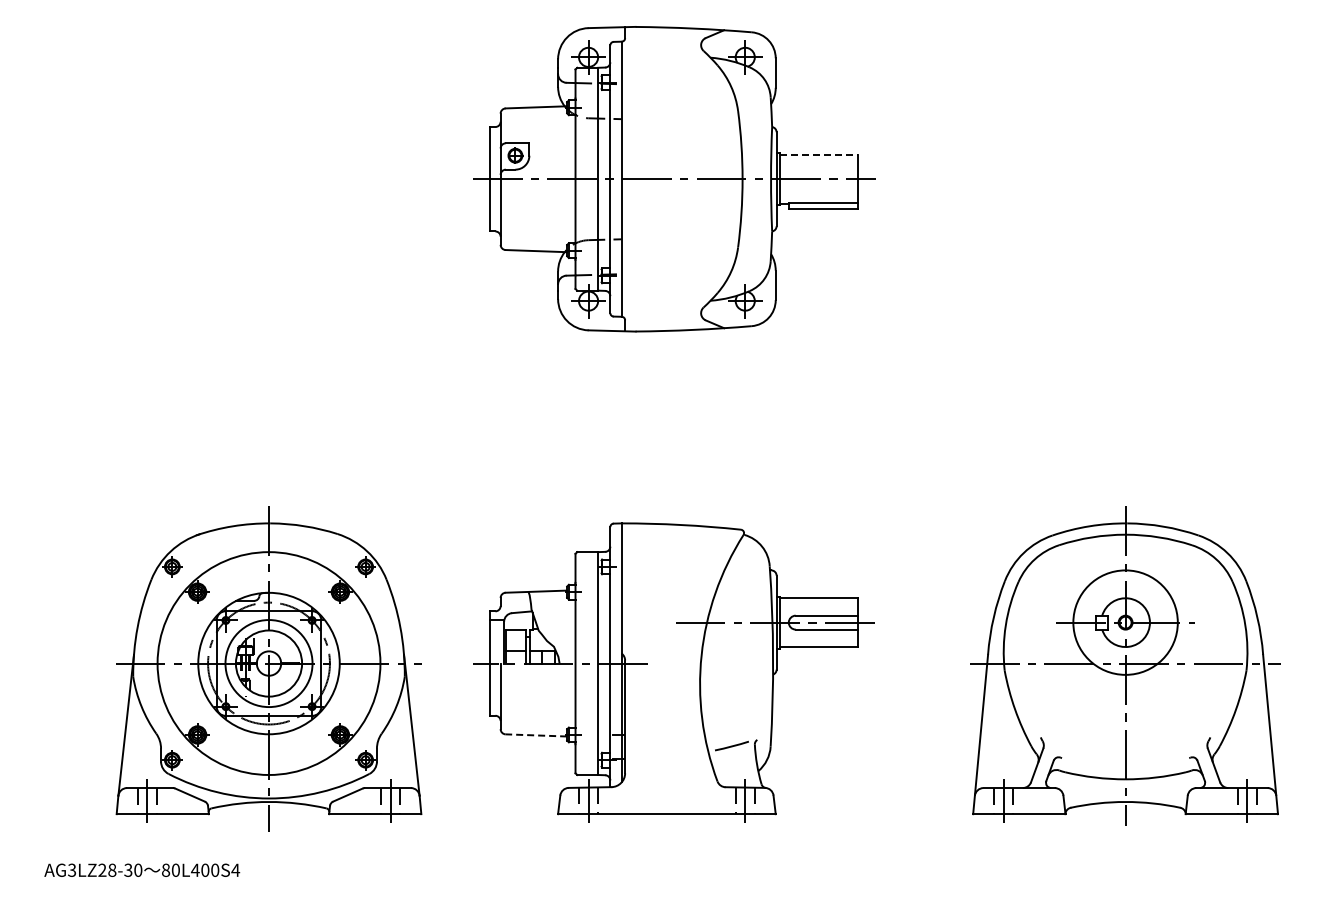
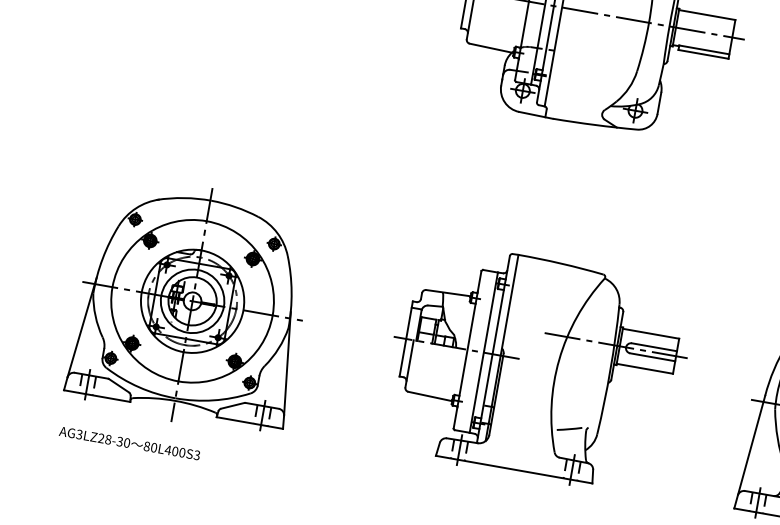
line: (819, 154) -> (707, 14), dashed -> solid
part: (268, 668) -> (191, 304), moved
line: (536, 735) -> (430, 396), dashed -> solid
text: (235, 869) -> (197, 454), 80L400S4 -> 80L400S3

